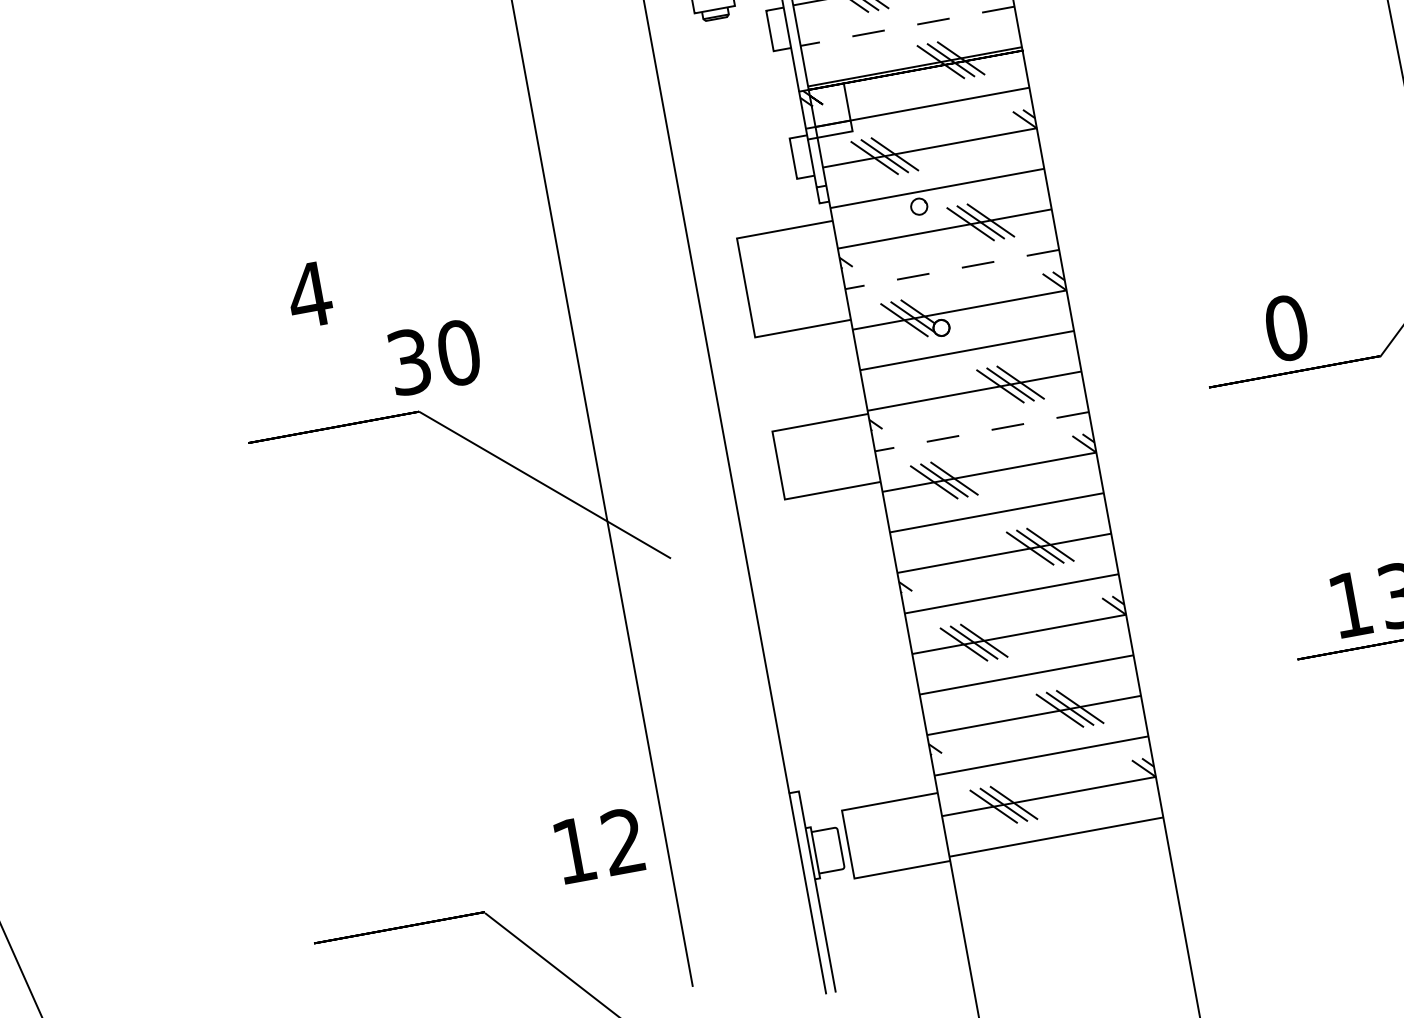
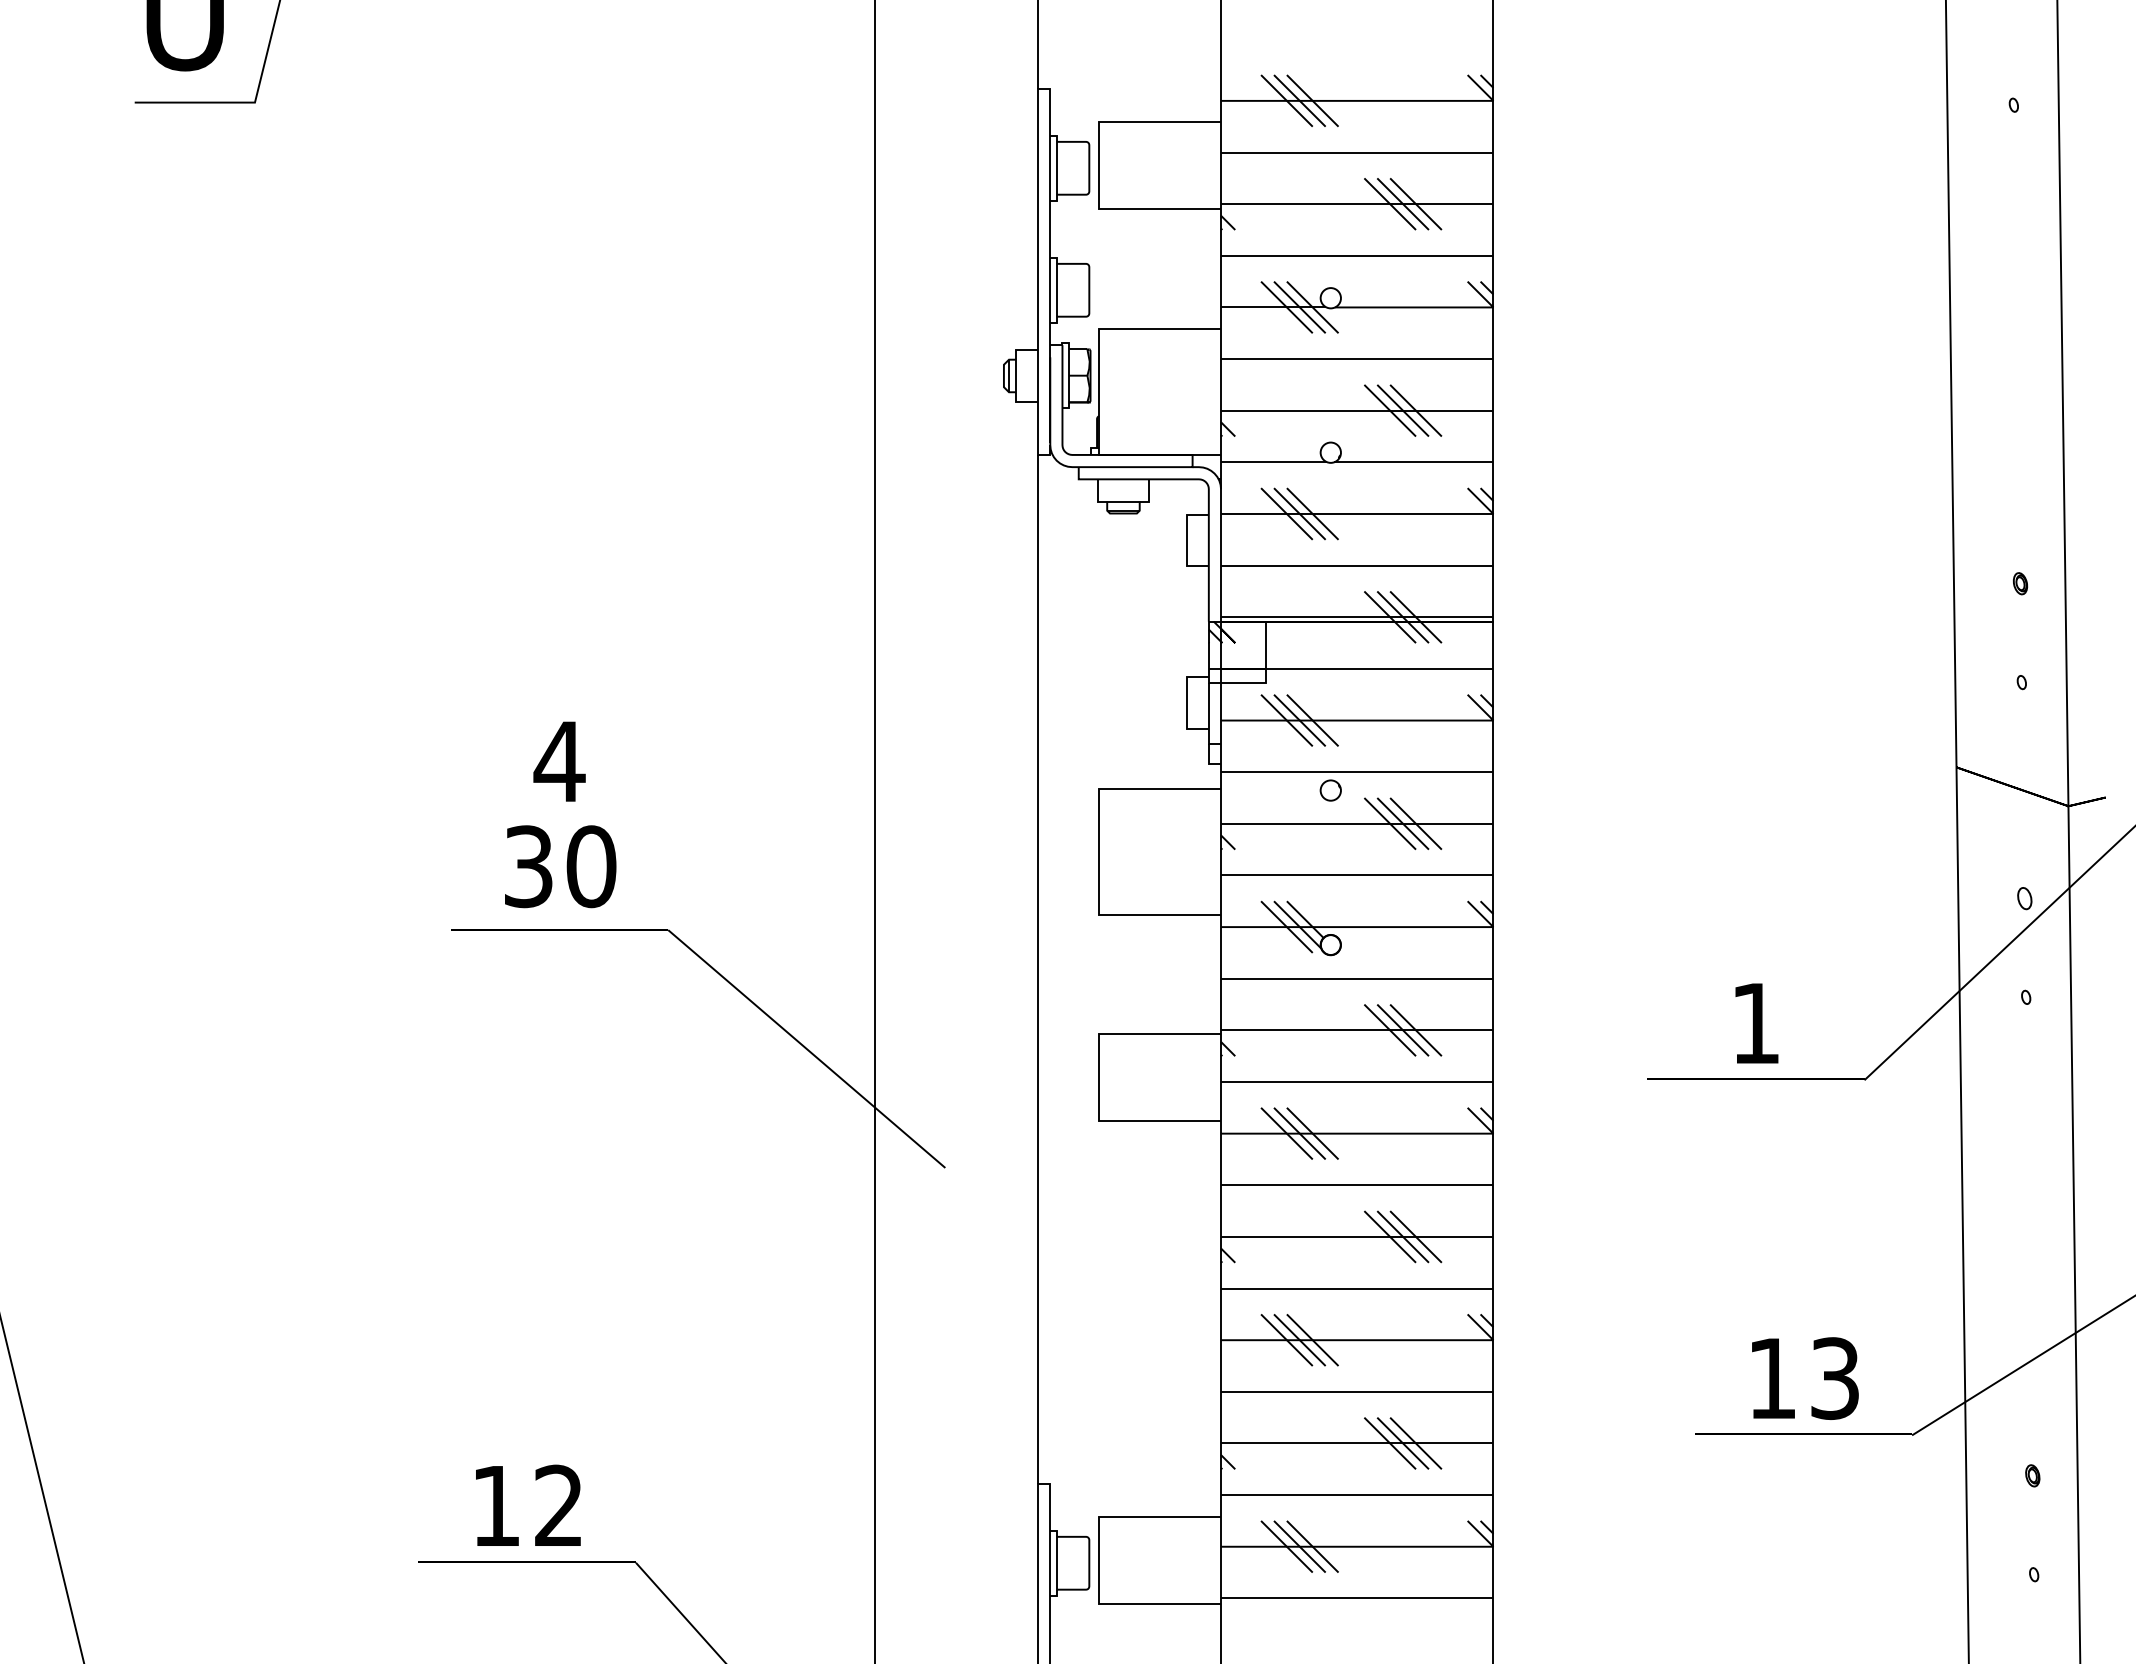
line: (906, 26) -> (1356, 565), dashed -> solid
line: (951, 269) -> (1356, 875), dashed -> solid
text: (1286, 328) -> (1755, 1023), 0 -> 1
text: (434, 357) -> (560, 866), moved
line: (981, 432) -> (1356, 1082), dashed -> solid
text: (599, 844) -> (528, 1504), moved

